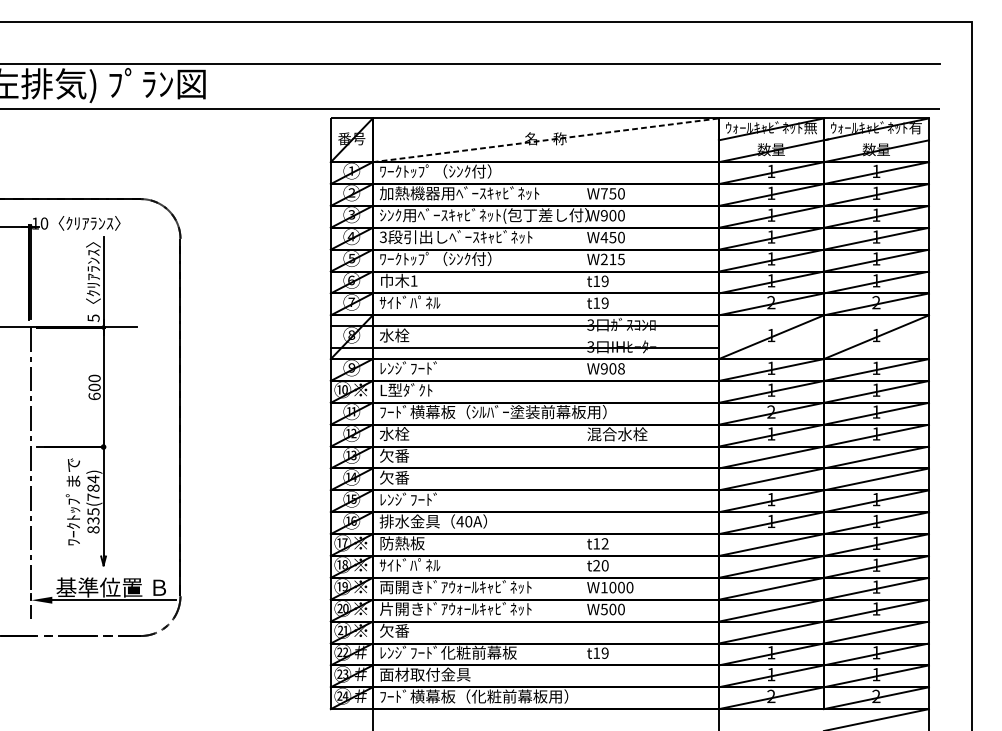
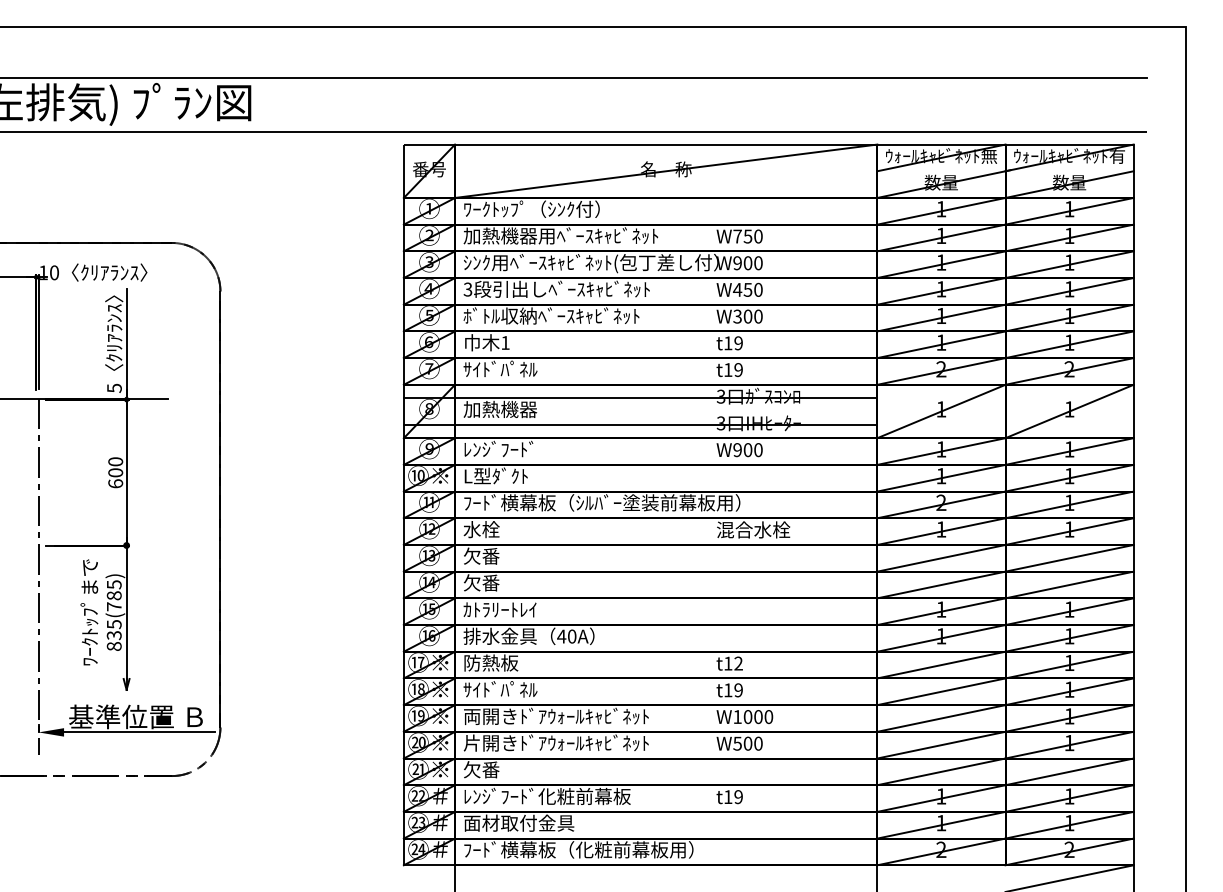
line: (546, 140) -> (666, 171), dashed -> solid
text: (451, 258) -> (551, 315), ﾜｰｸﾄｯﾌﾟ（ｼﾝｸ付） -> ﾎﾞﾄﾙ収納ﾍﾞｰｽｷｬﾋﾞﾈｯﾄ
text: (612, 259) -> (747, 316), W215 -> W300
text: (410, 335) -> (500, 409), 水栓 -> 加熱機器
text: (621, 368) -> (758, 449), W908 -> W900
text: (93, 479) -> (114, 584), 835(784) -> 835(785)
text: (409, 499) -> (499, 609), ﾚﾝｼﾞﾌｰﾄﾞ -> ｶﾄﾗﾘｰﾄﾚｲ
text: (600, 565) -> (733, 690), t20 -> t19

